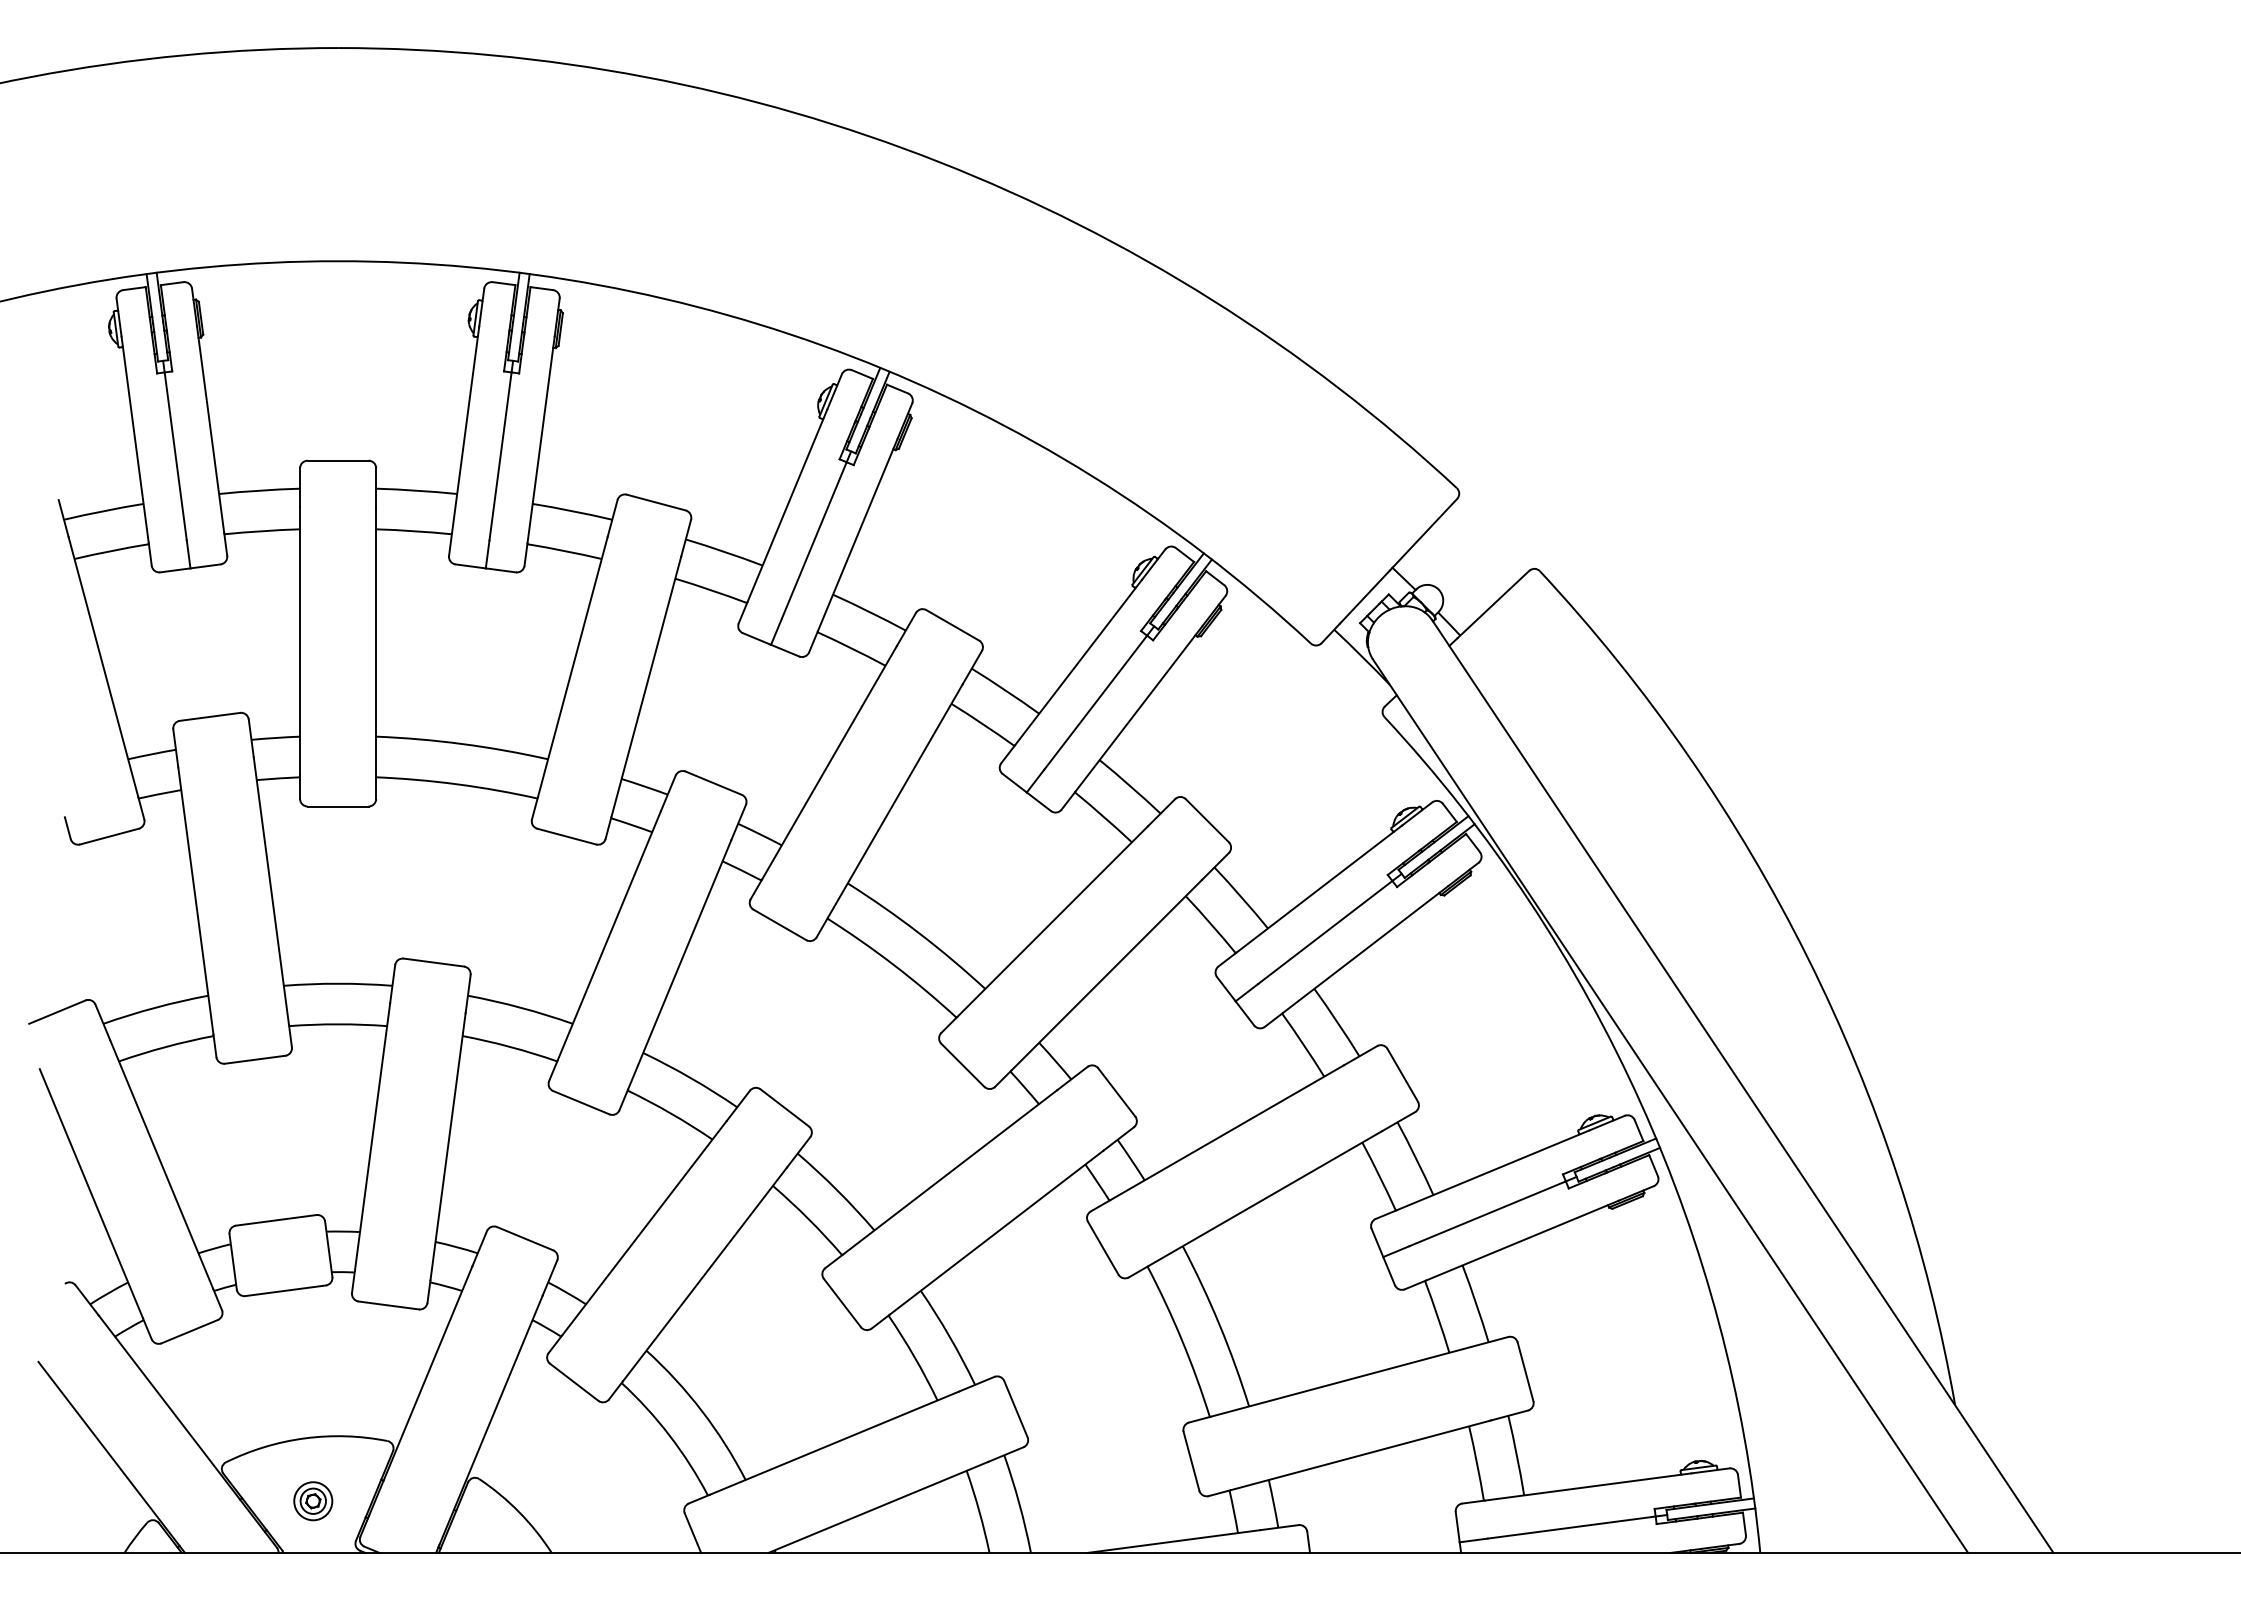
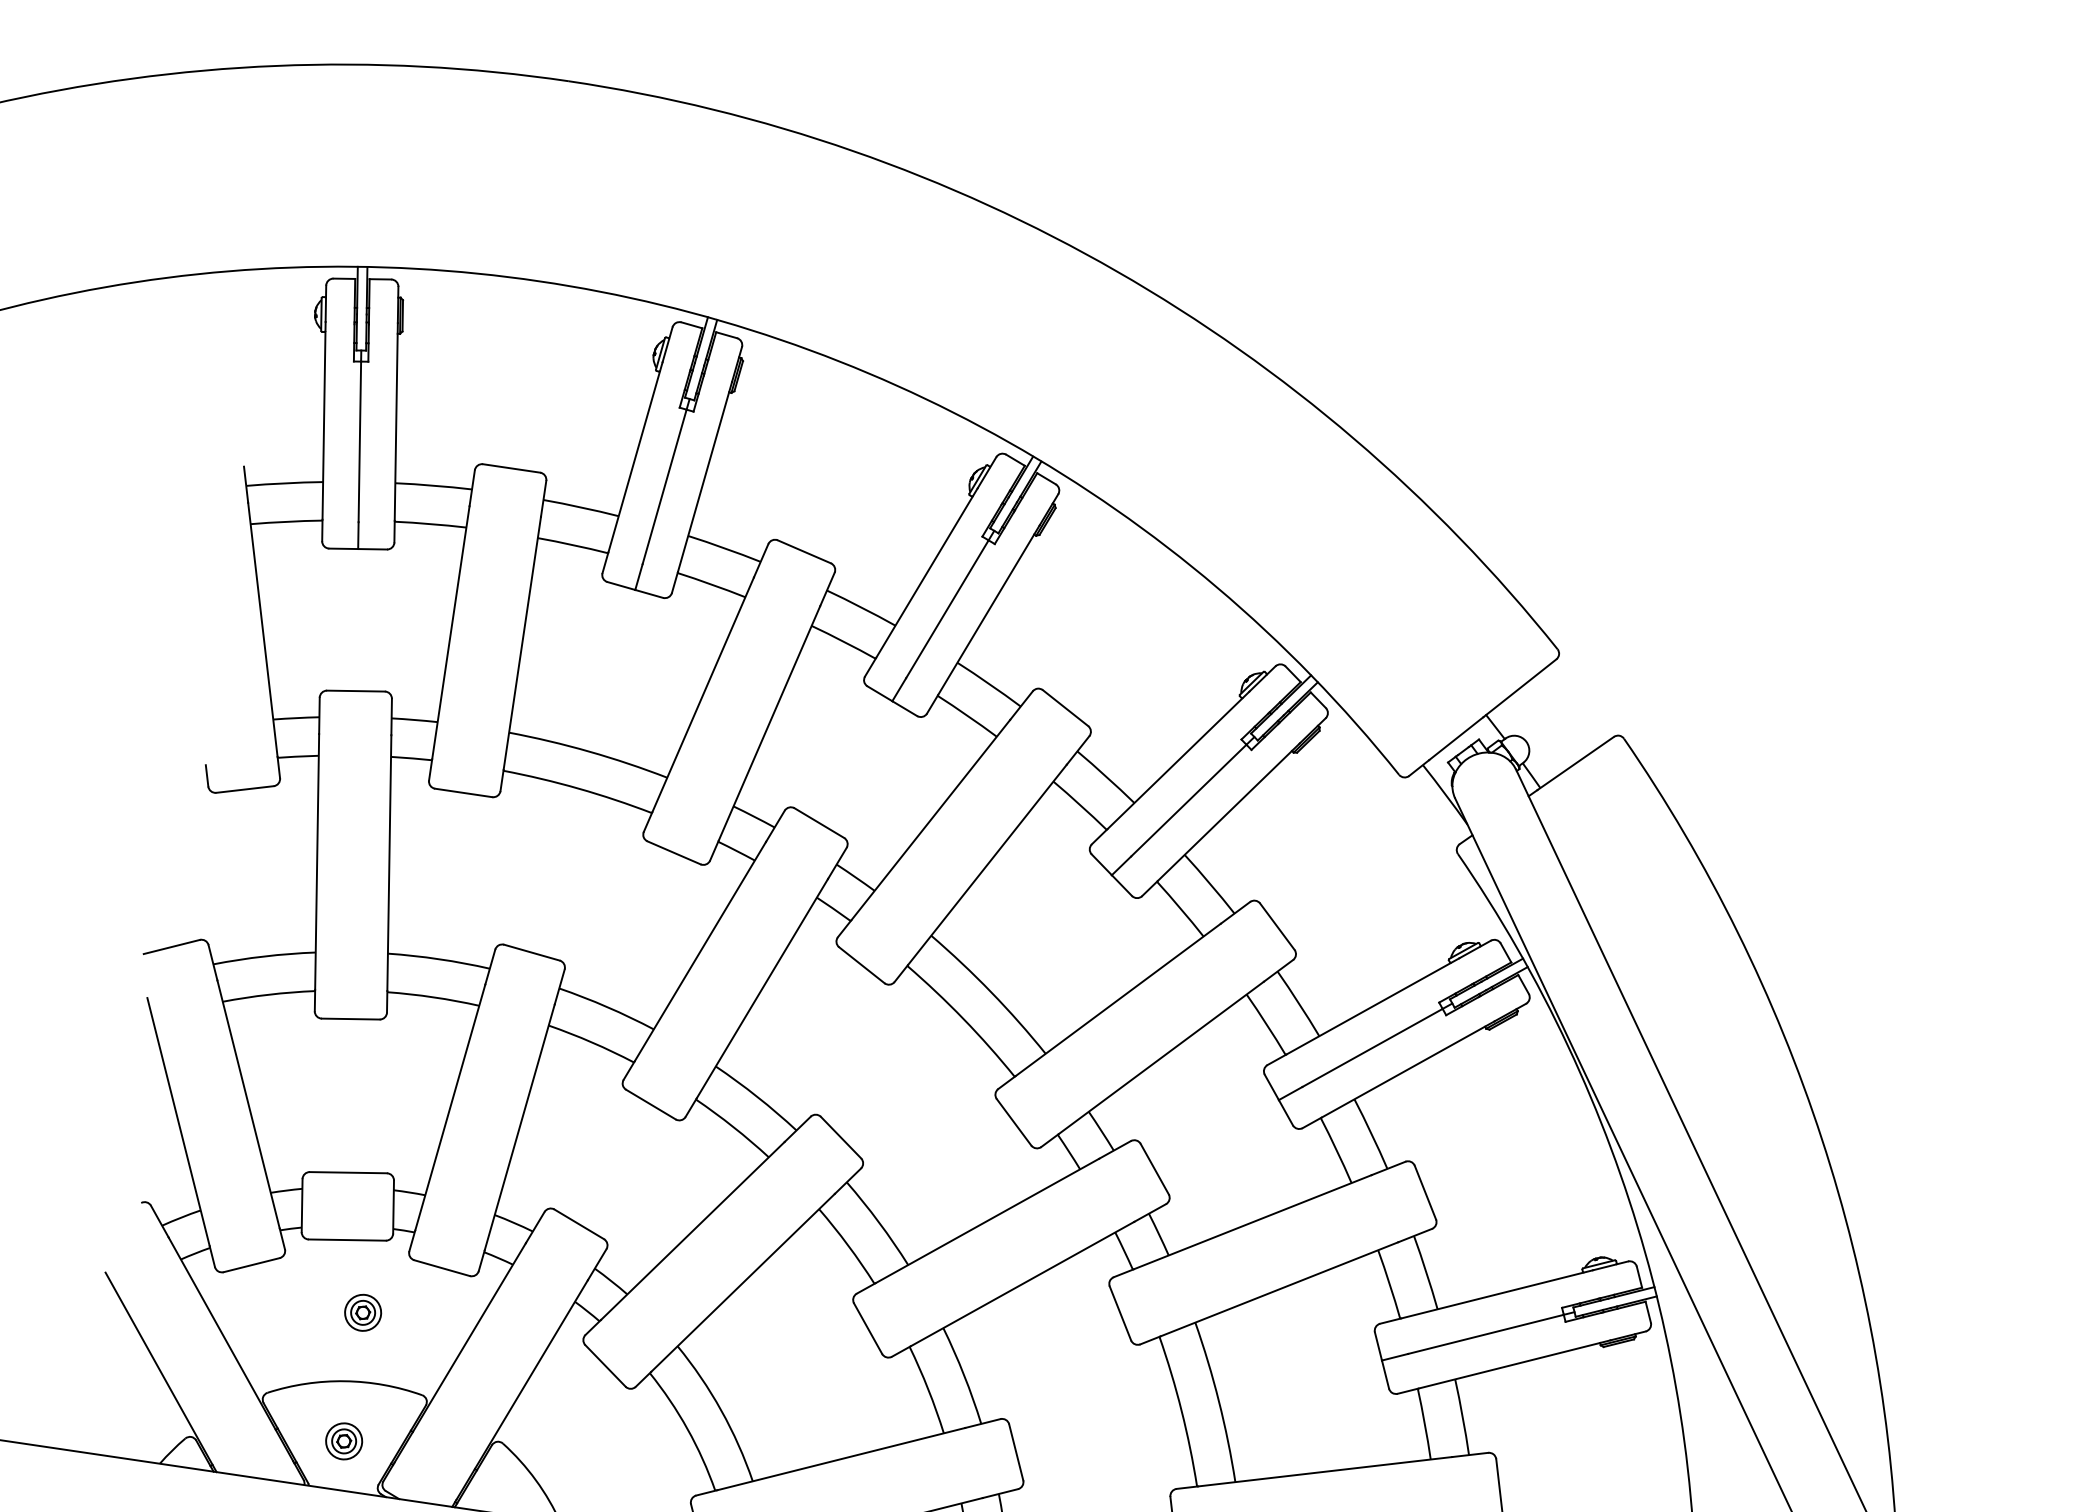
part: (313, 1364) -> (363, 1313), added

